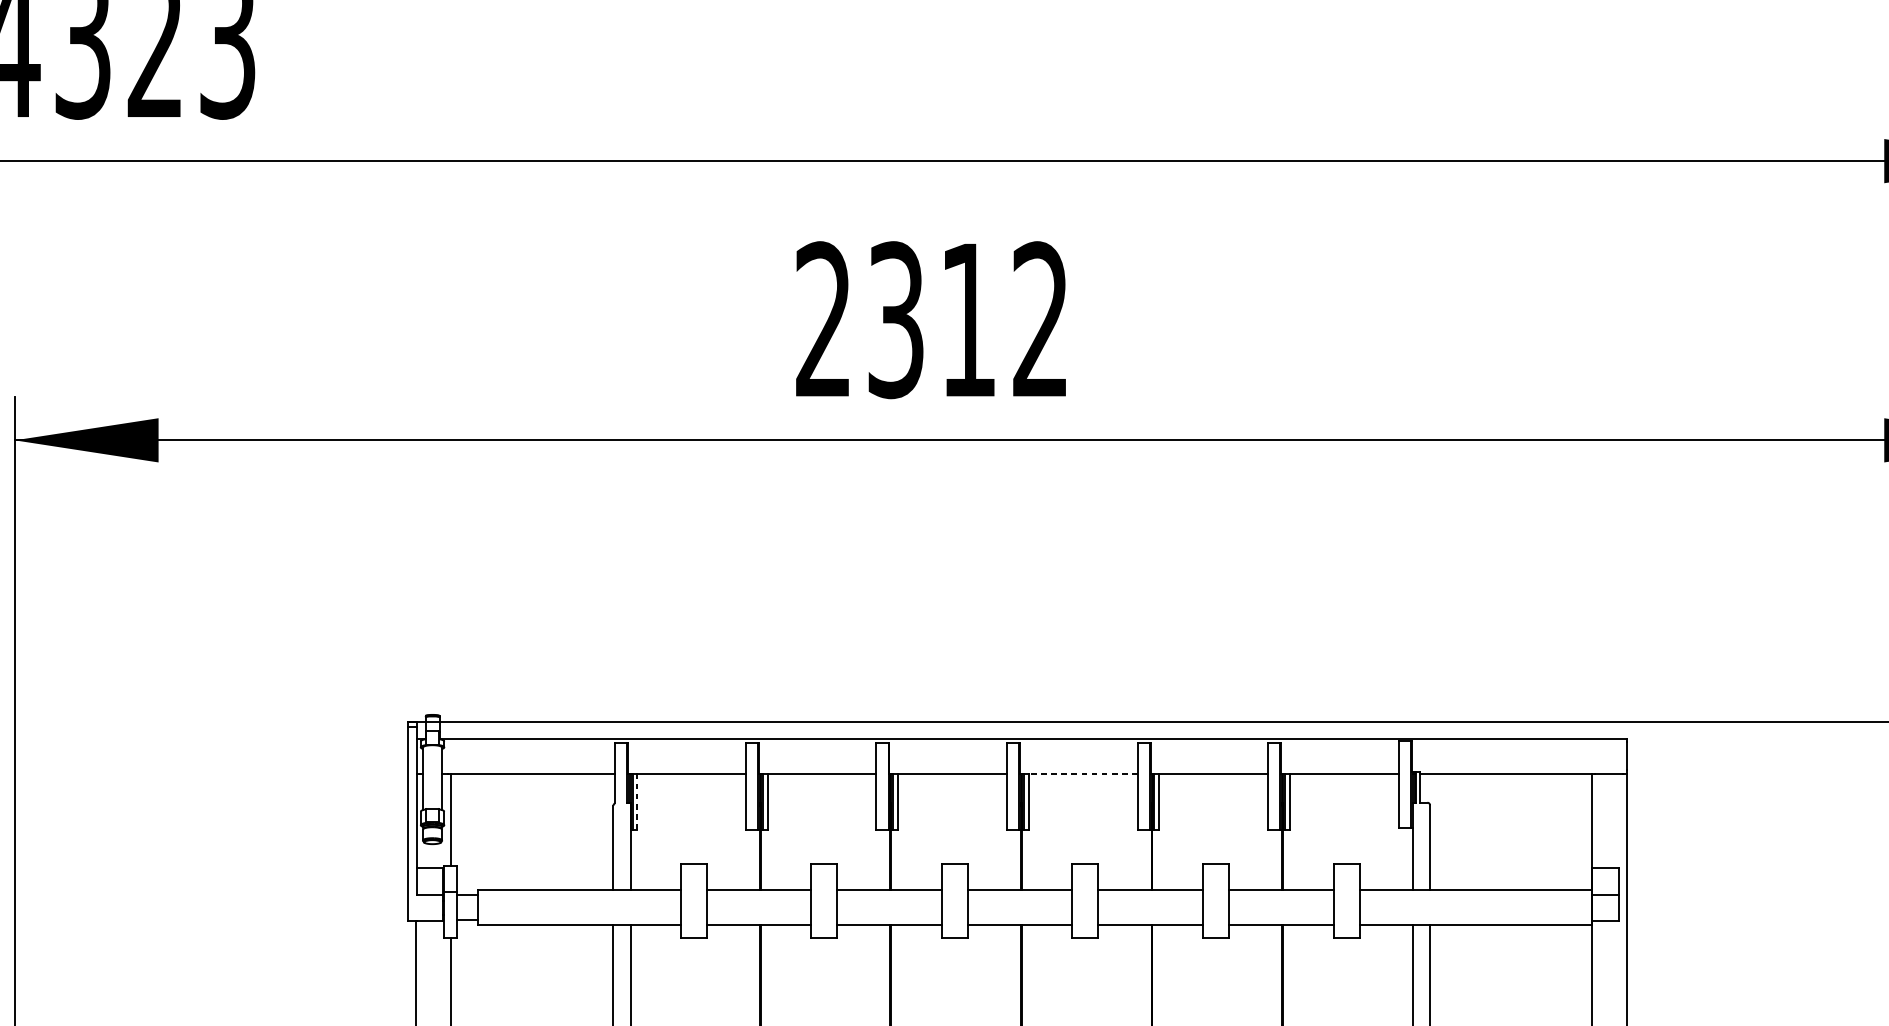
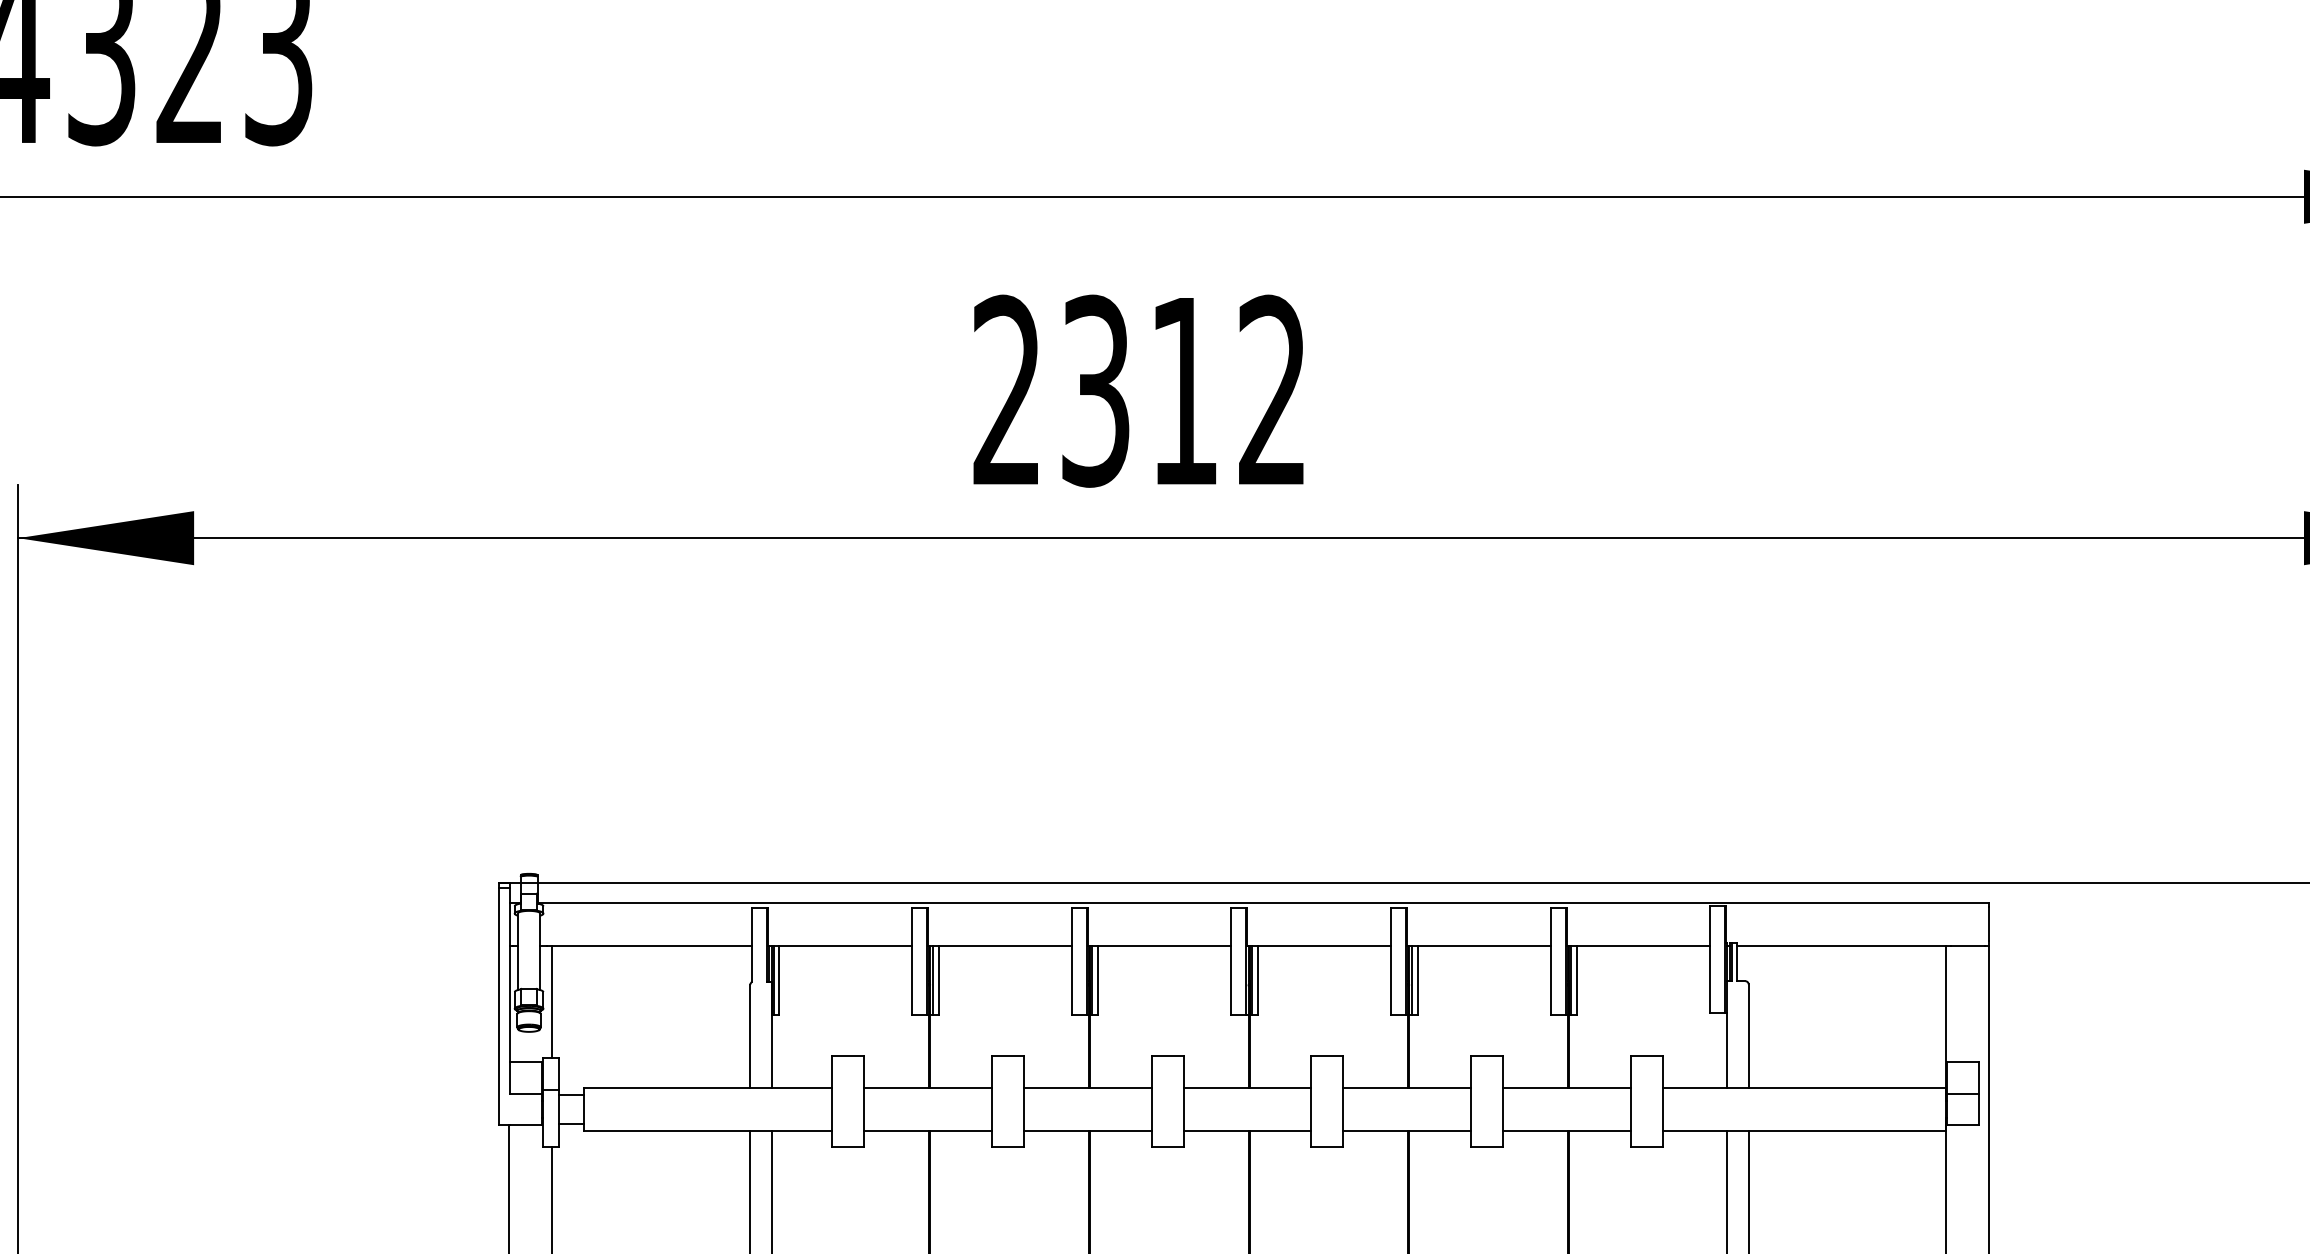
line: (1083, 773) -> (1324, 945), dashed -> solid
line: (637, 802) -> (779, 980), dashed -> solid

